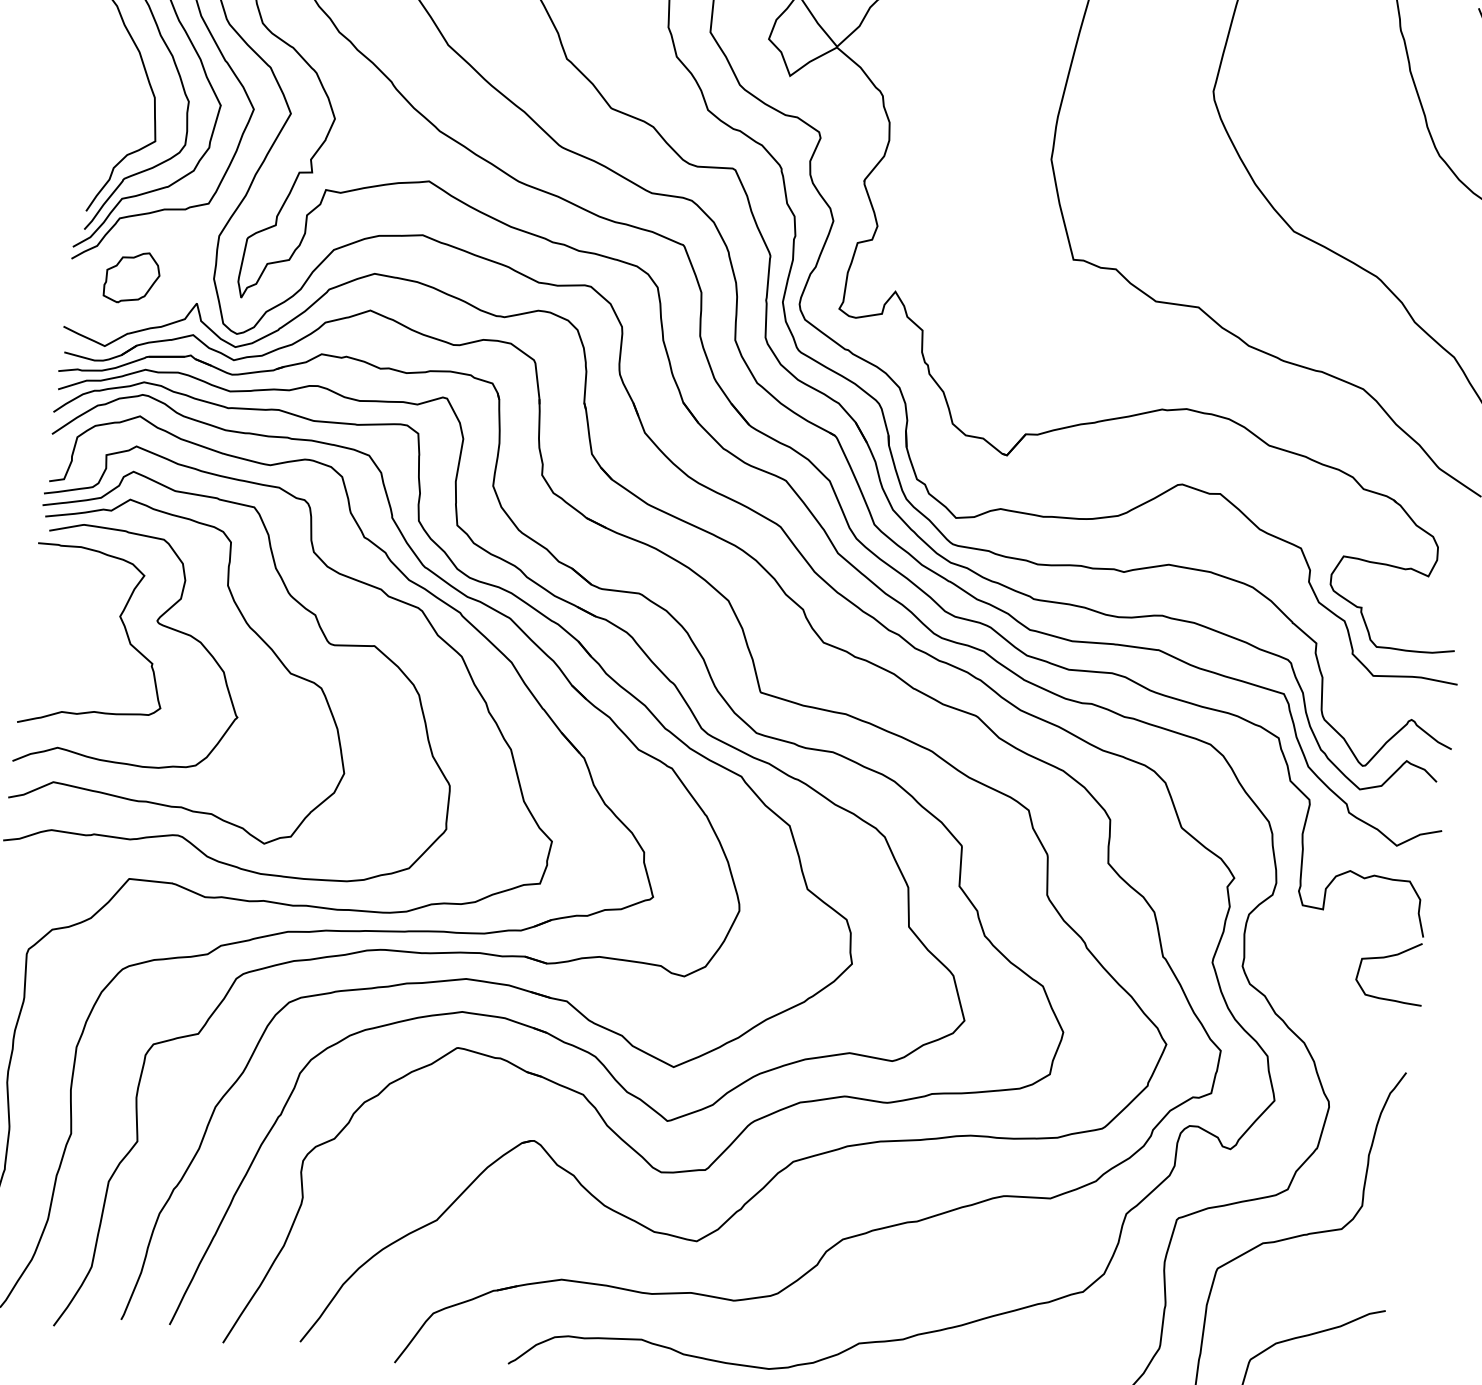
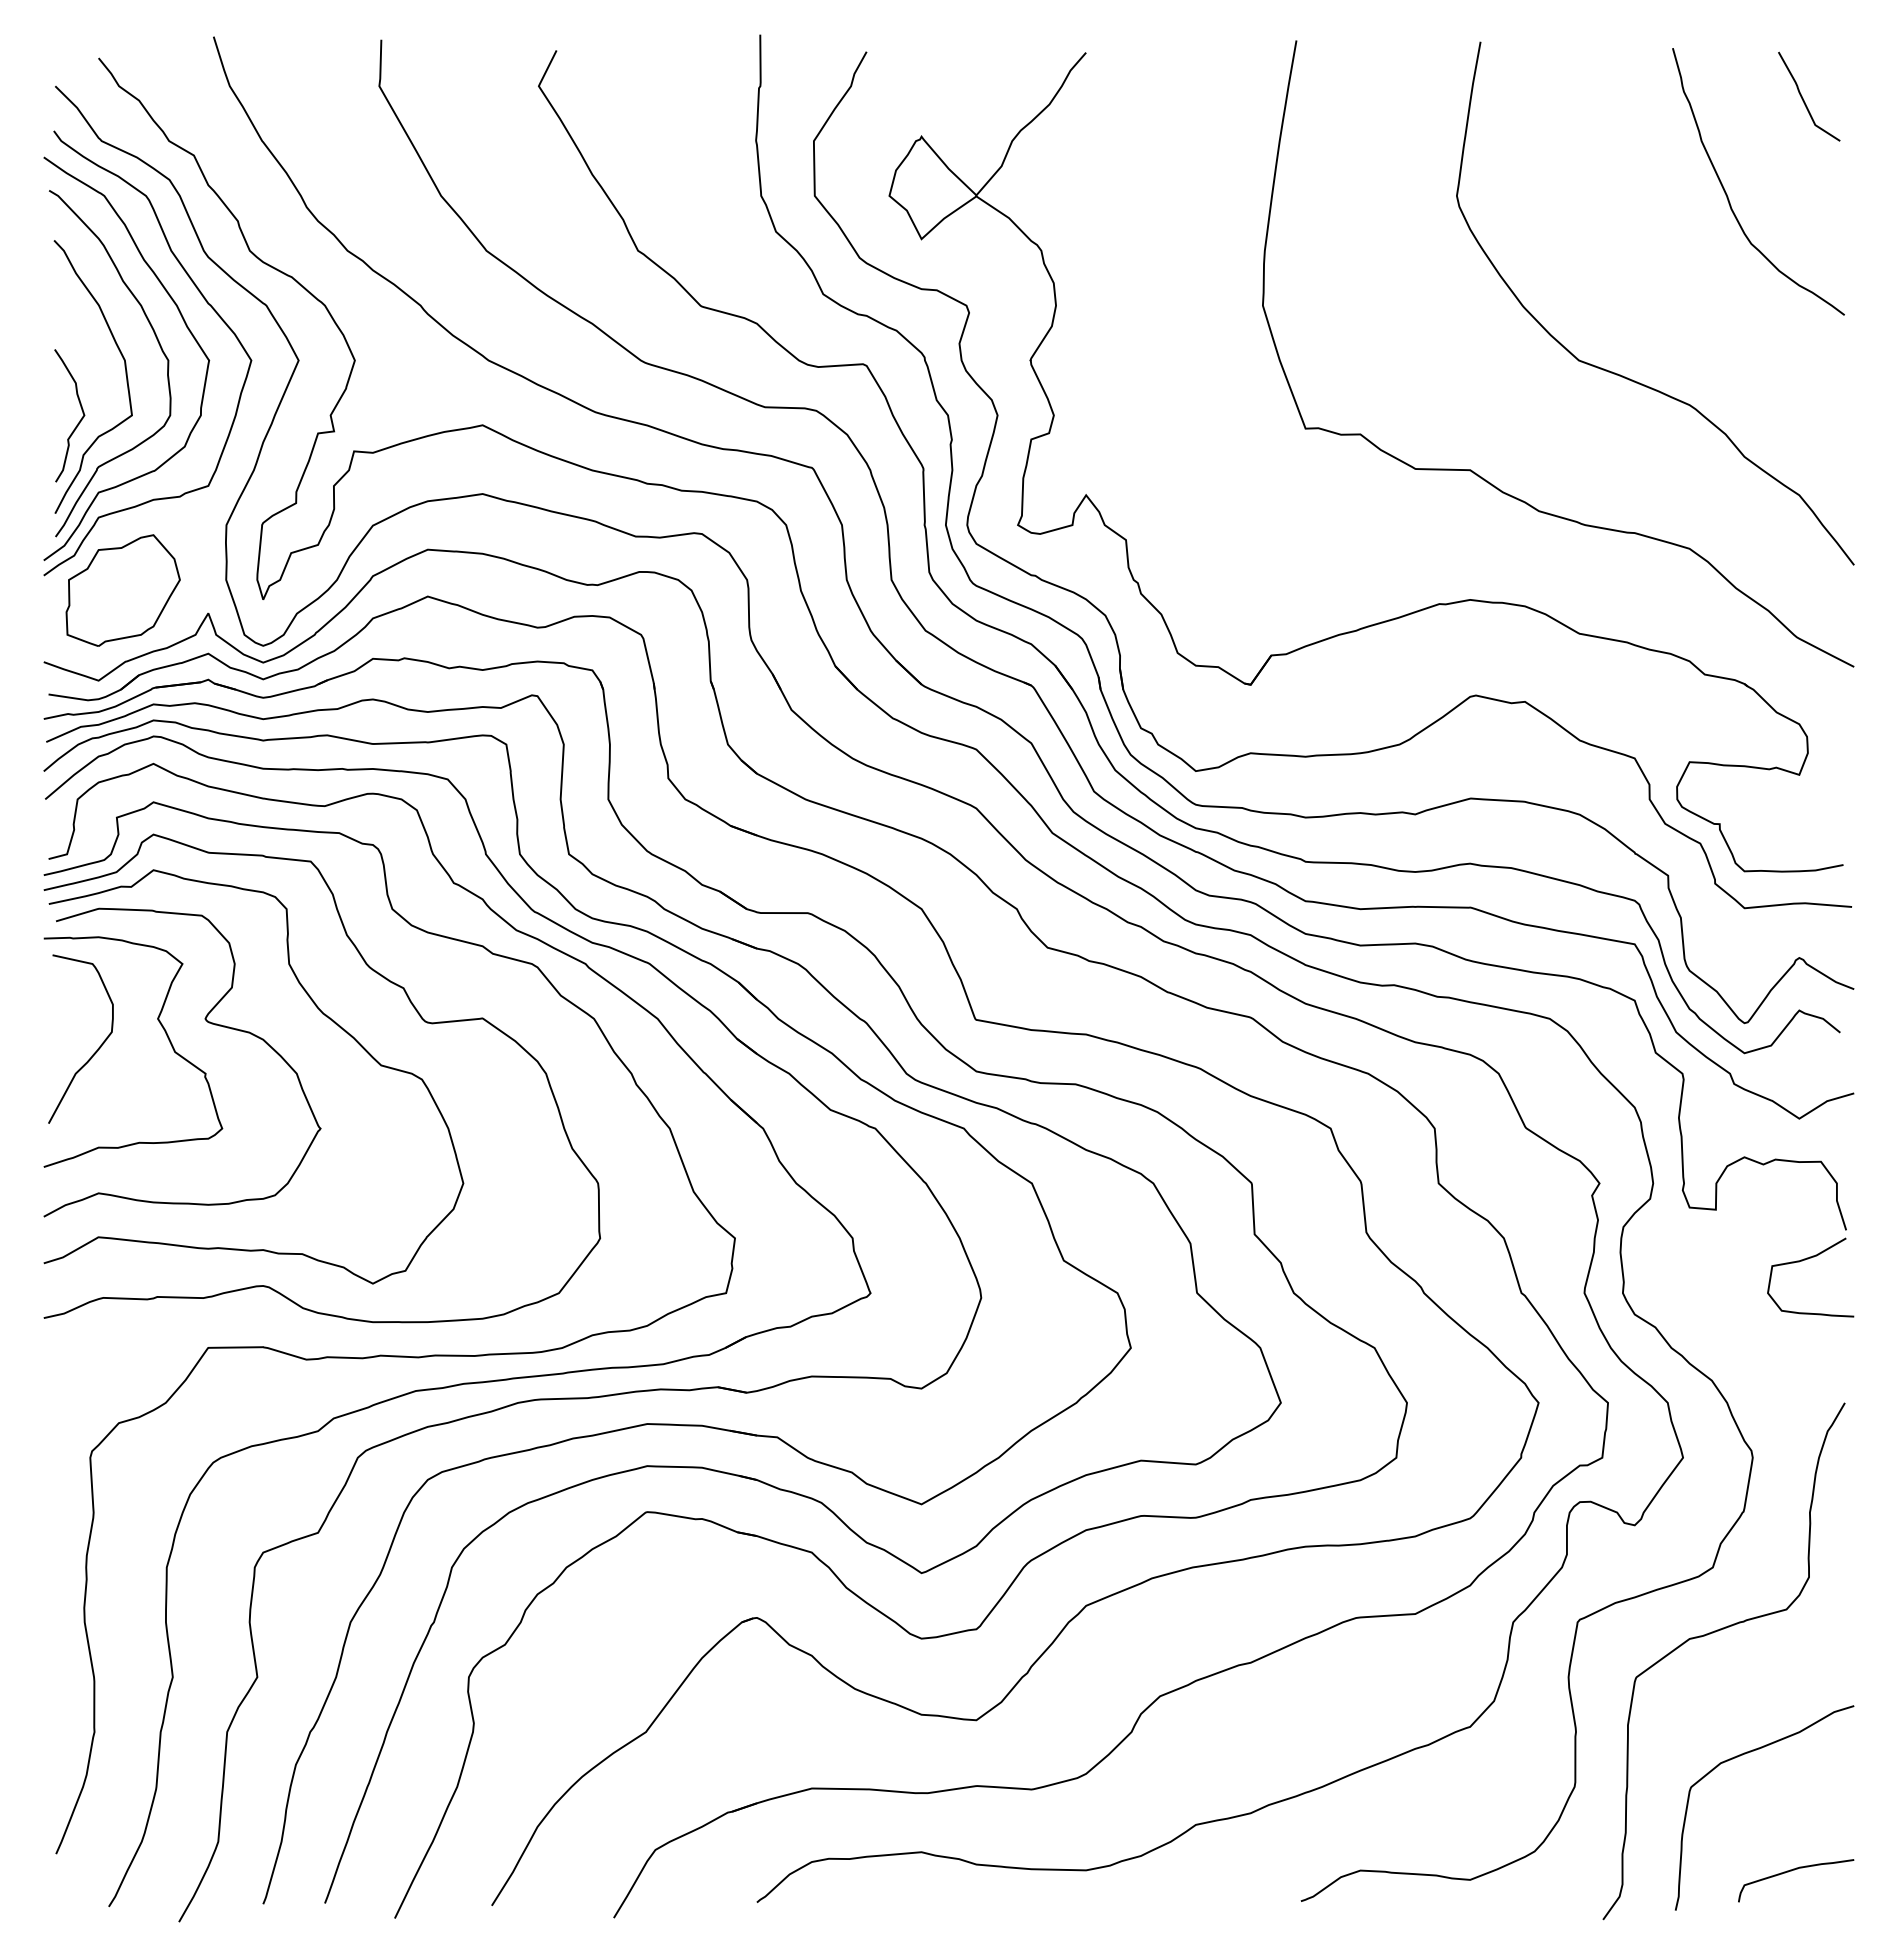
curve: (113, 140) -> (79, 420), added
part: (131, 277) -> (122, 590), size x1.67
curve: (67, 637) -> (94, 1052), added

